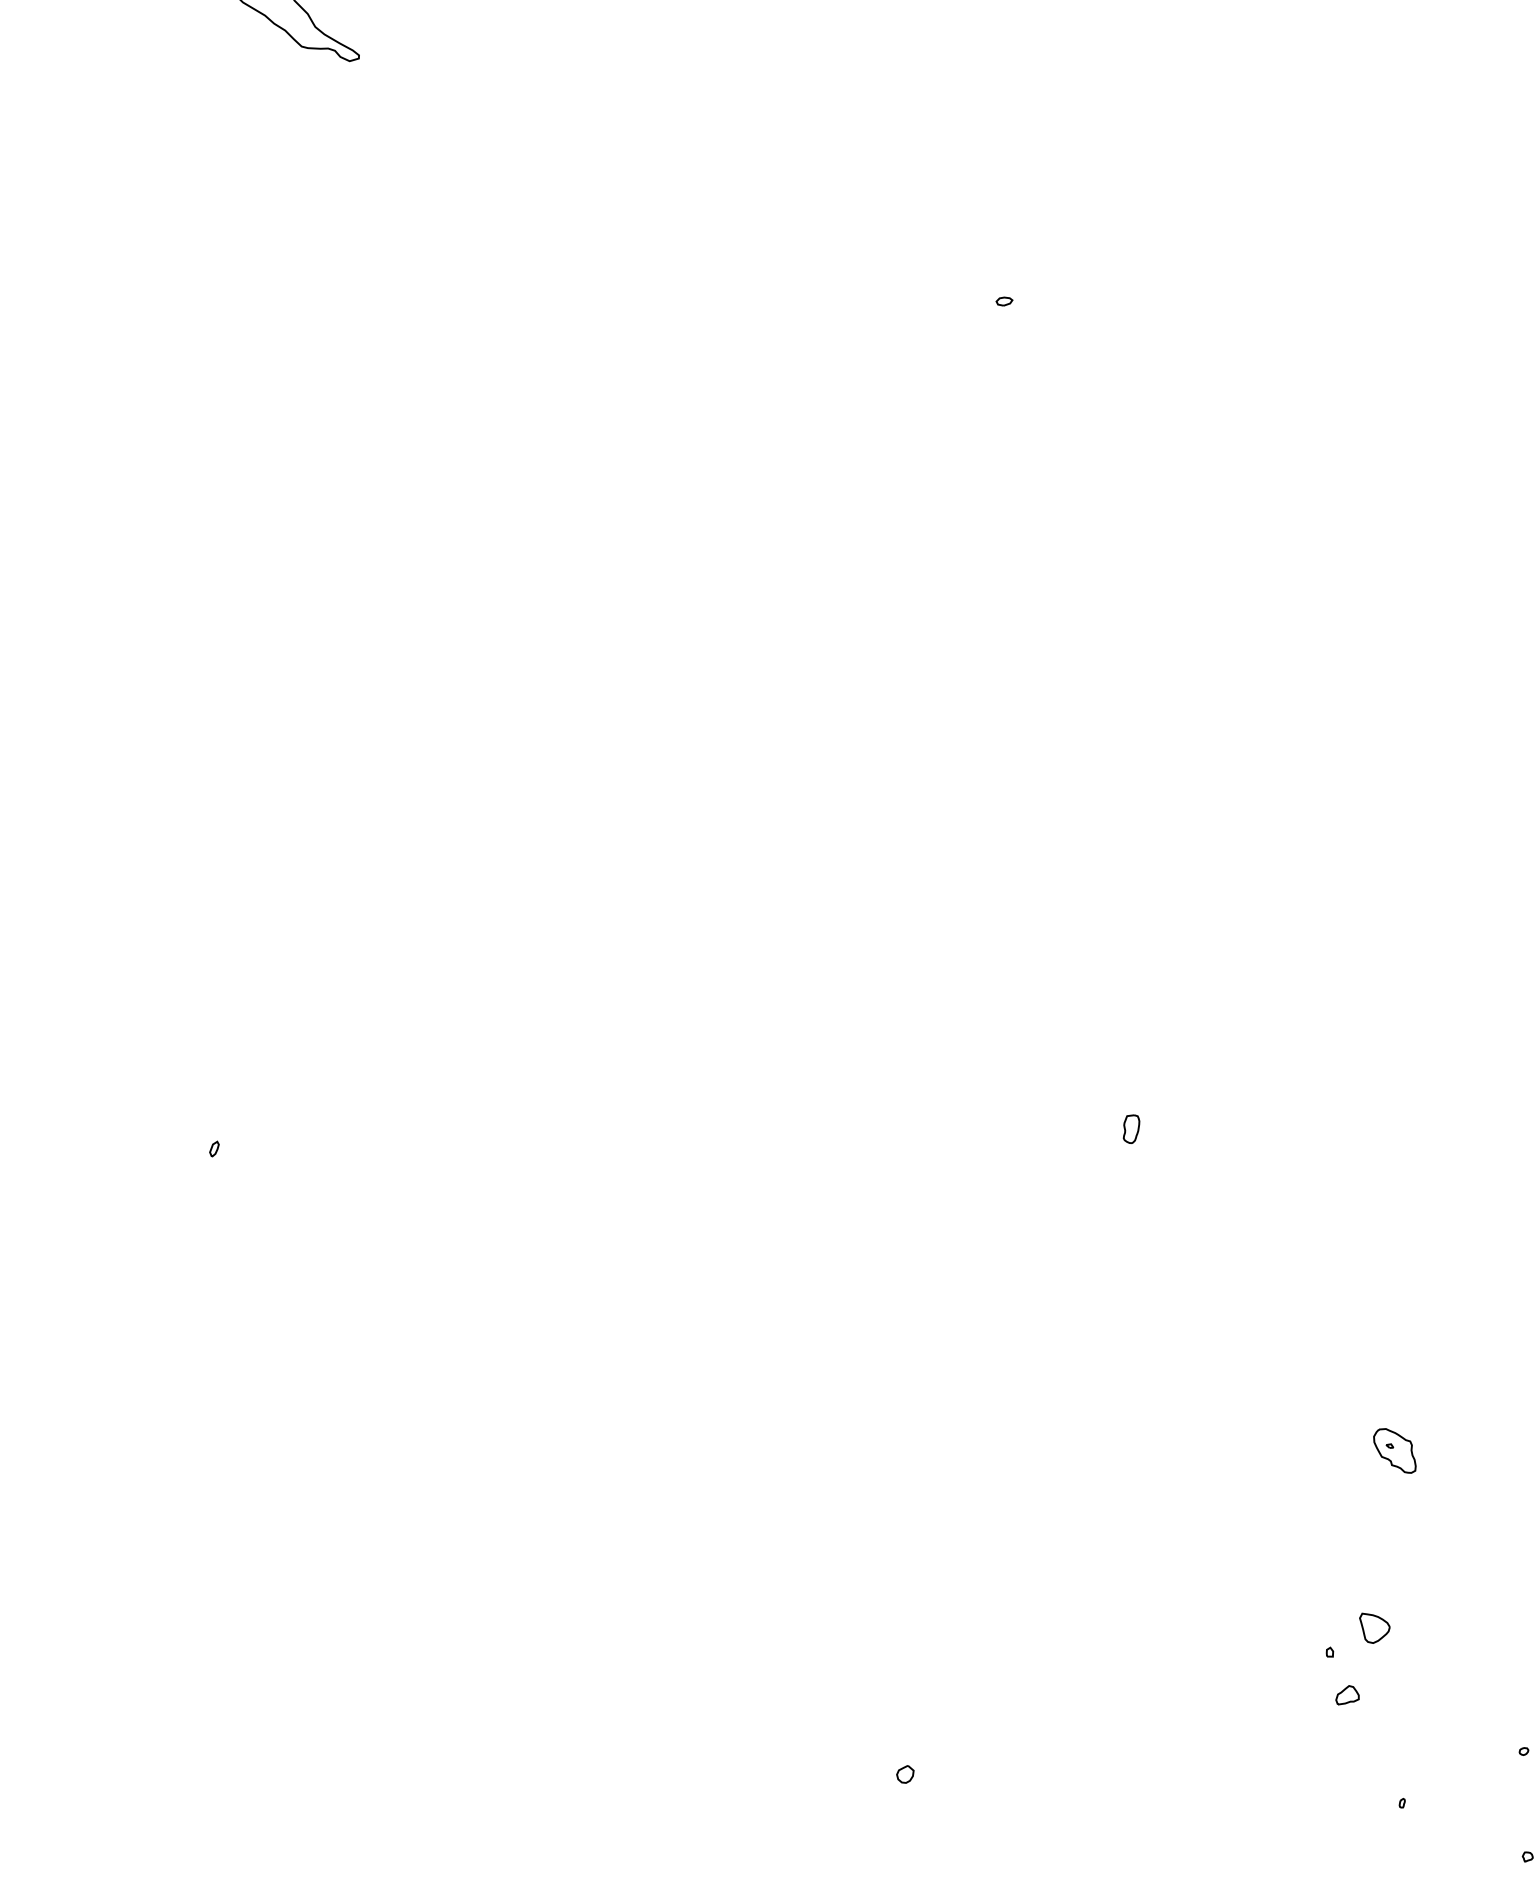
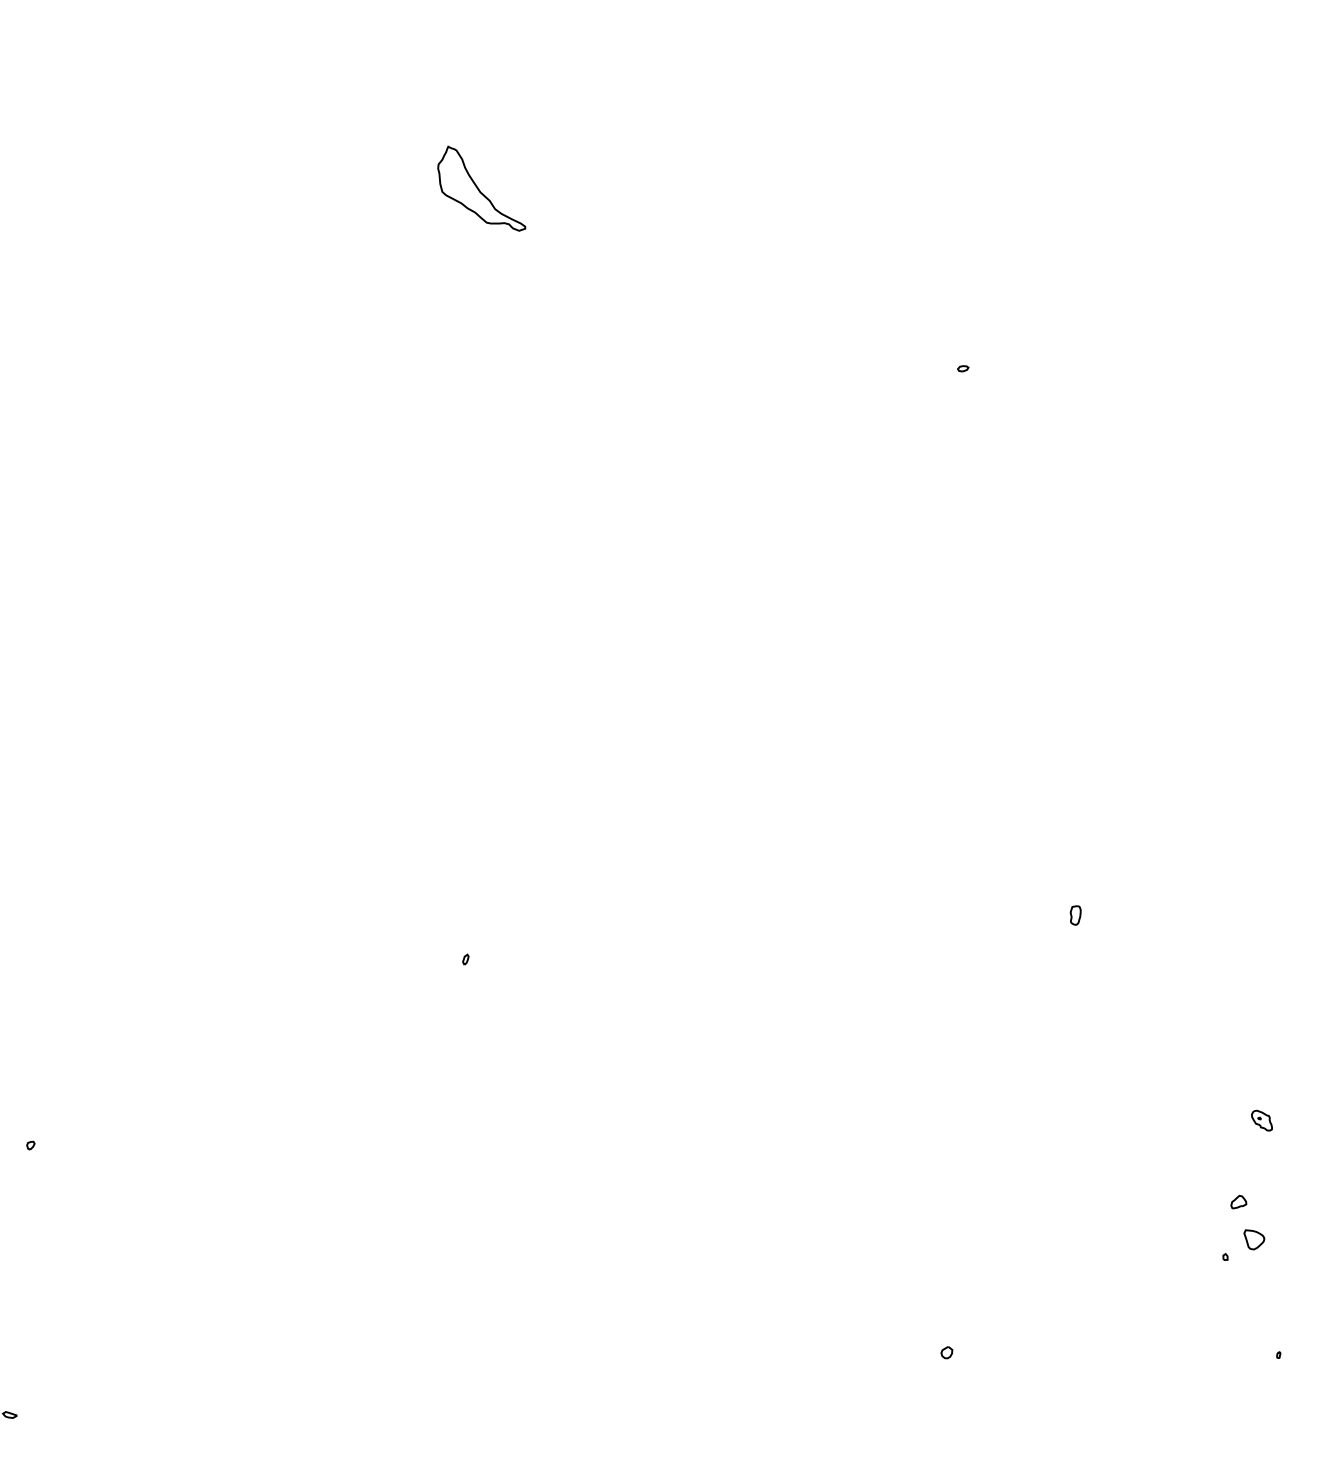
part: (1394, 1450) -> (1261, 1120), size x0.7
part: (1347, 1695) -> (1238, 1202), moved

